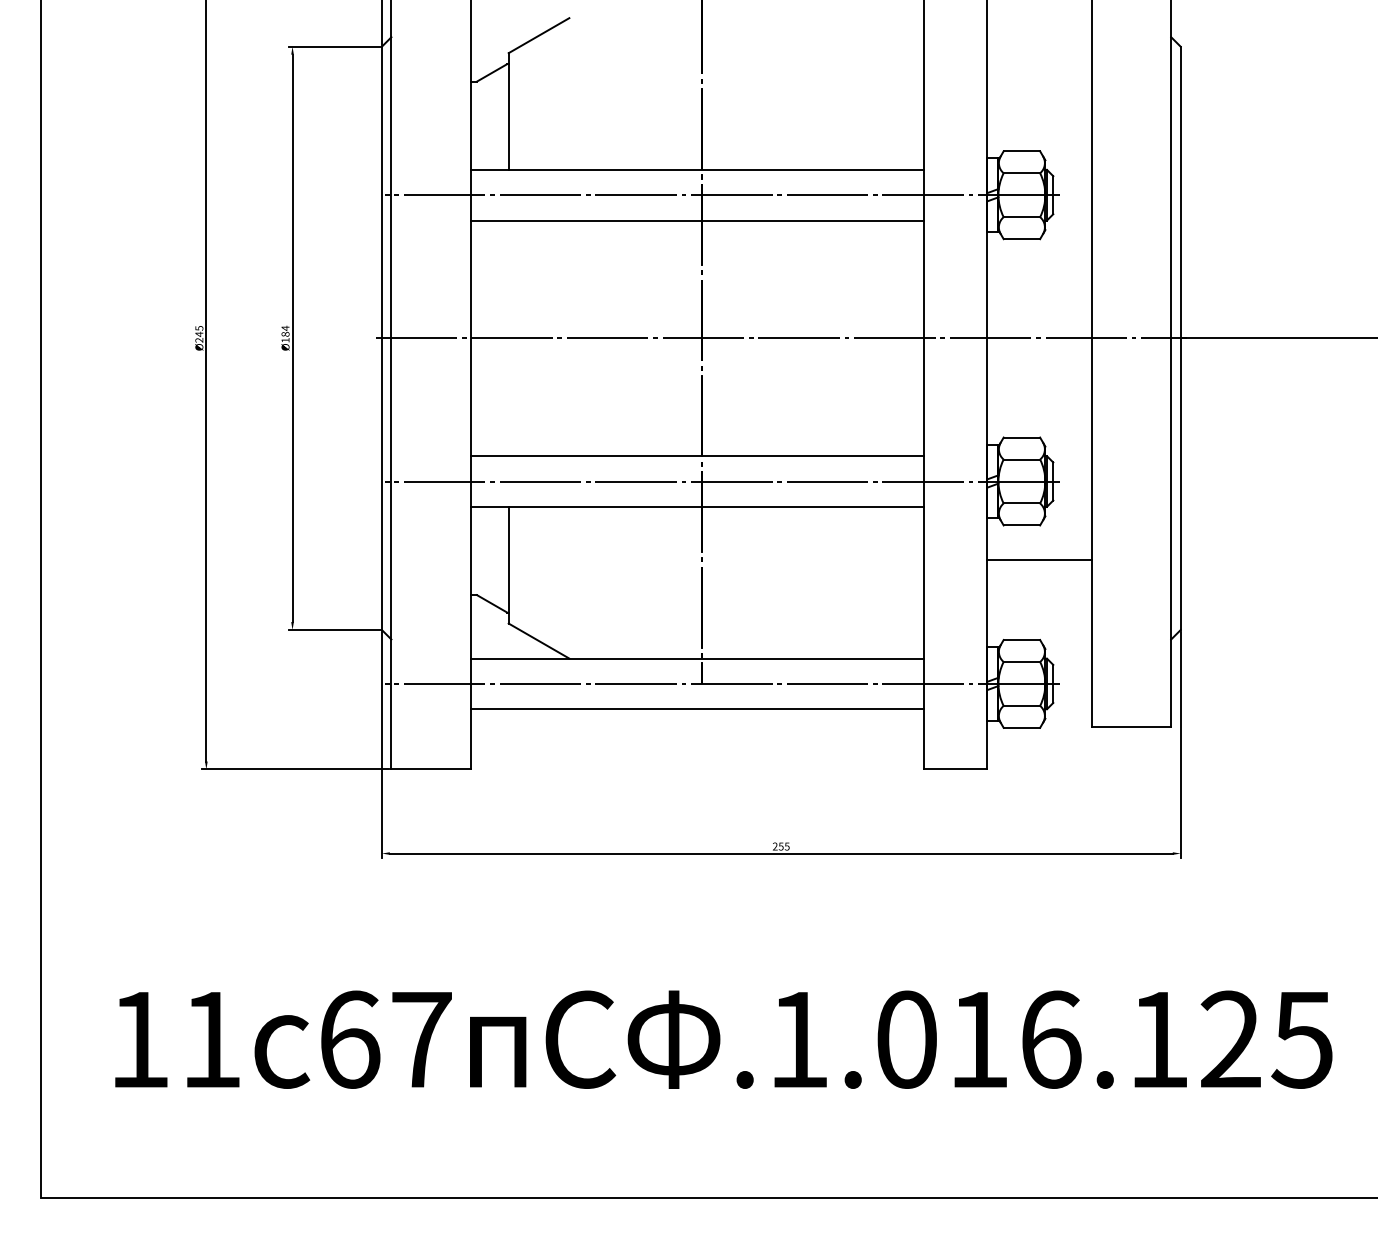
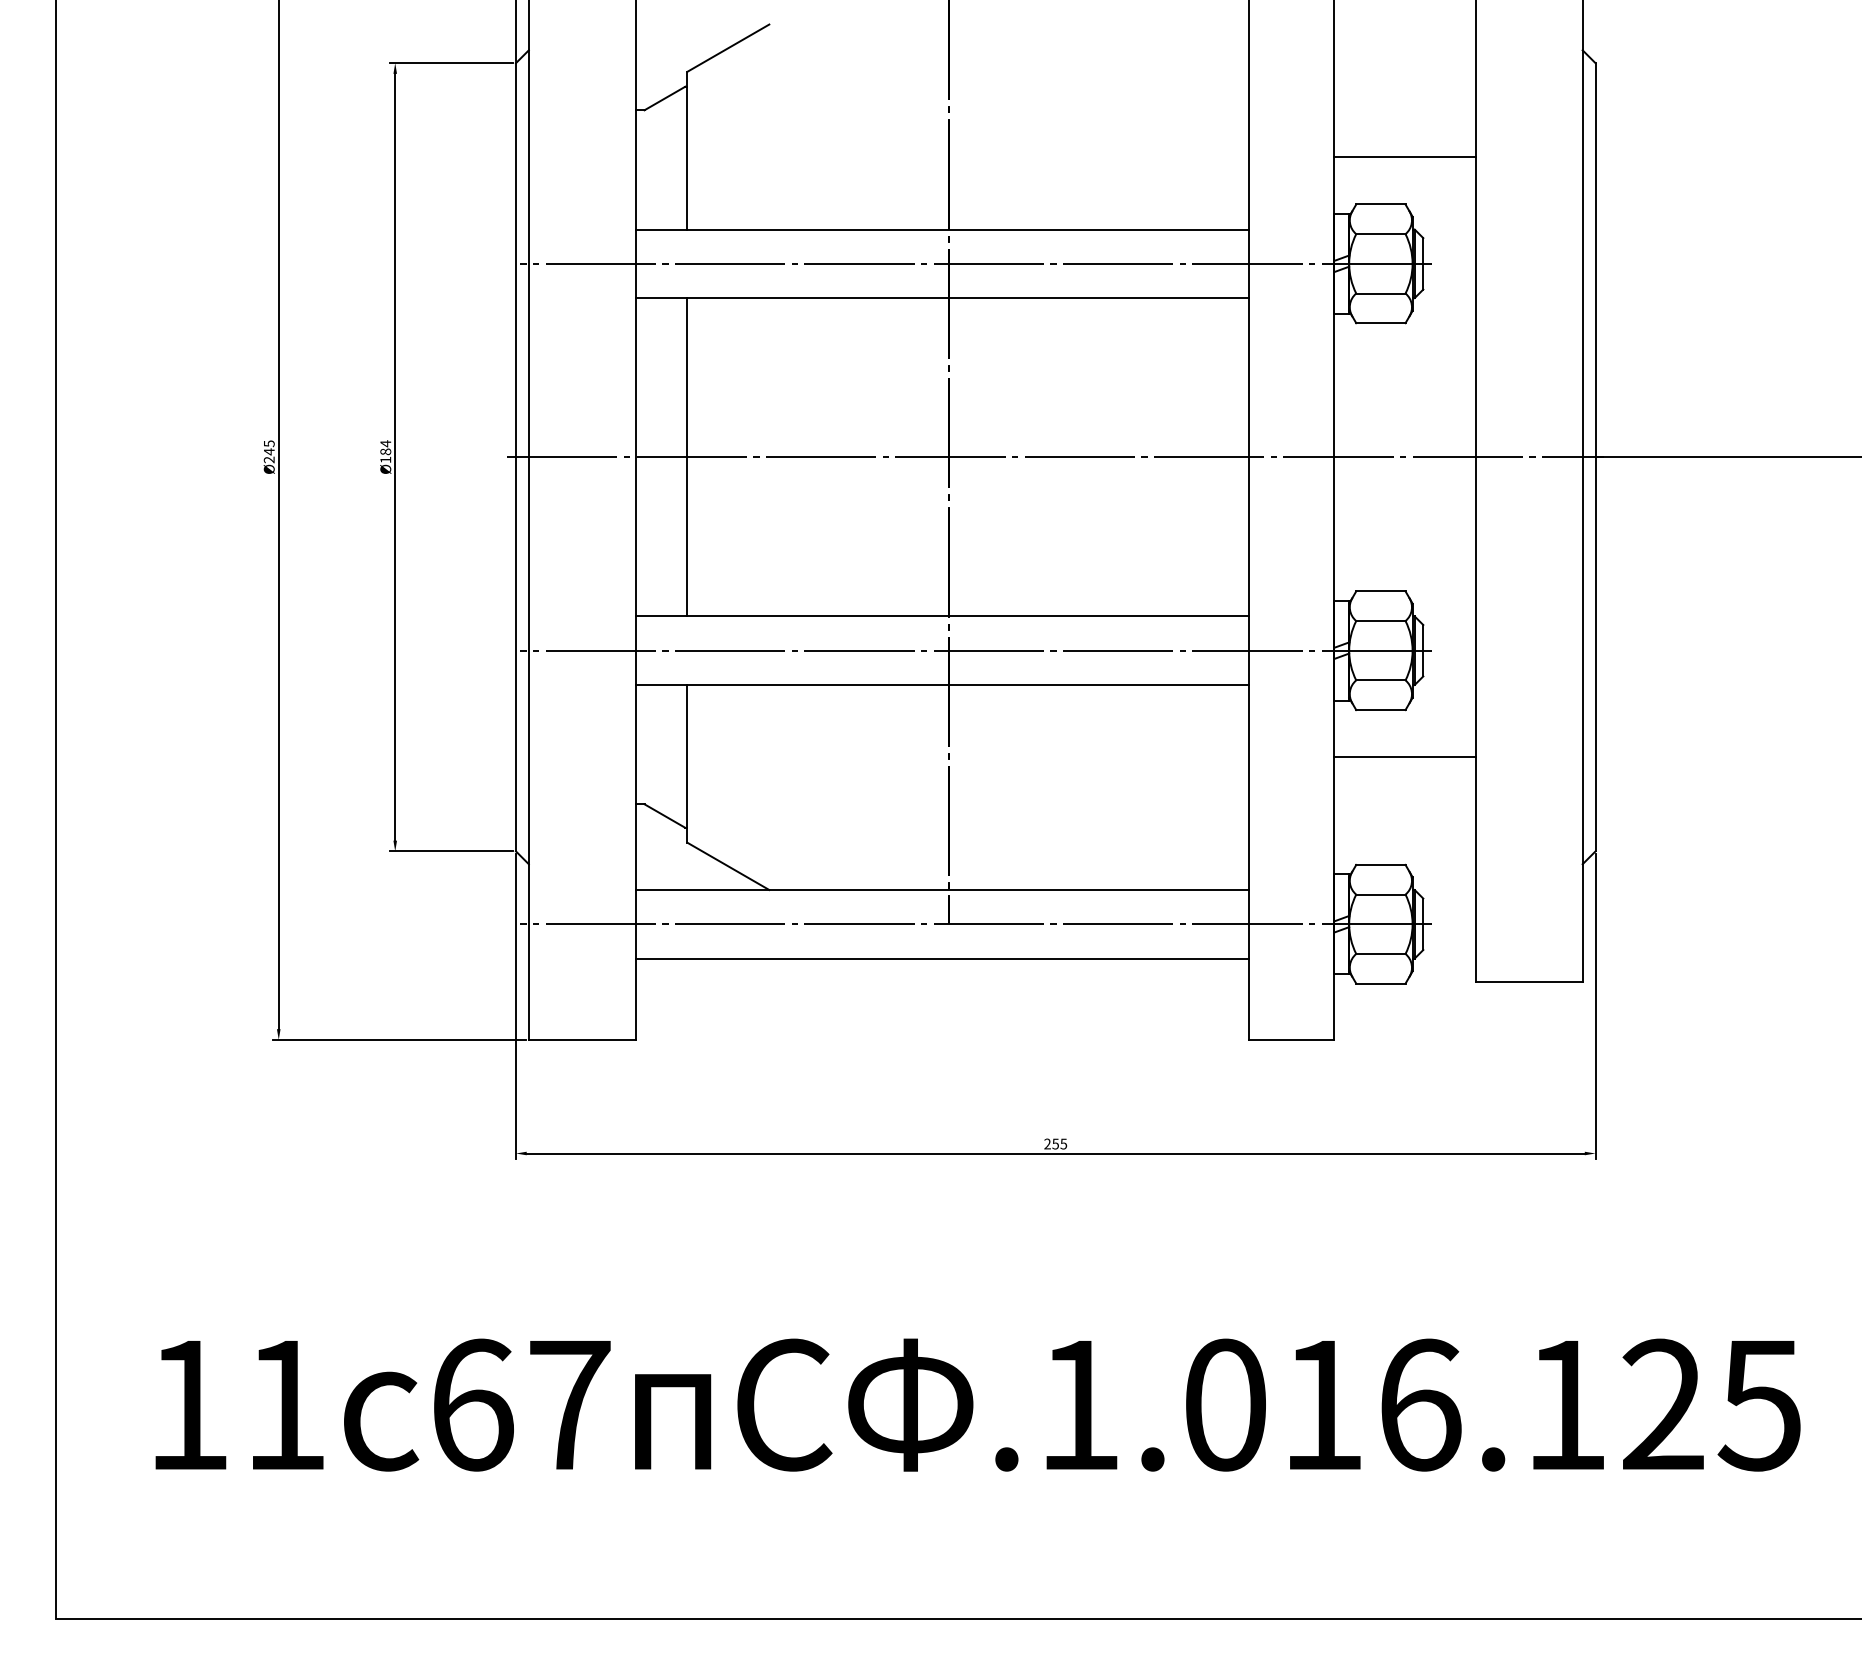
line: (1039, 116) -> (1404, 157), added
line: (508, 338) -> (687, 457), added

